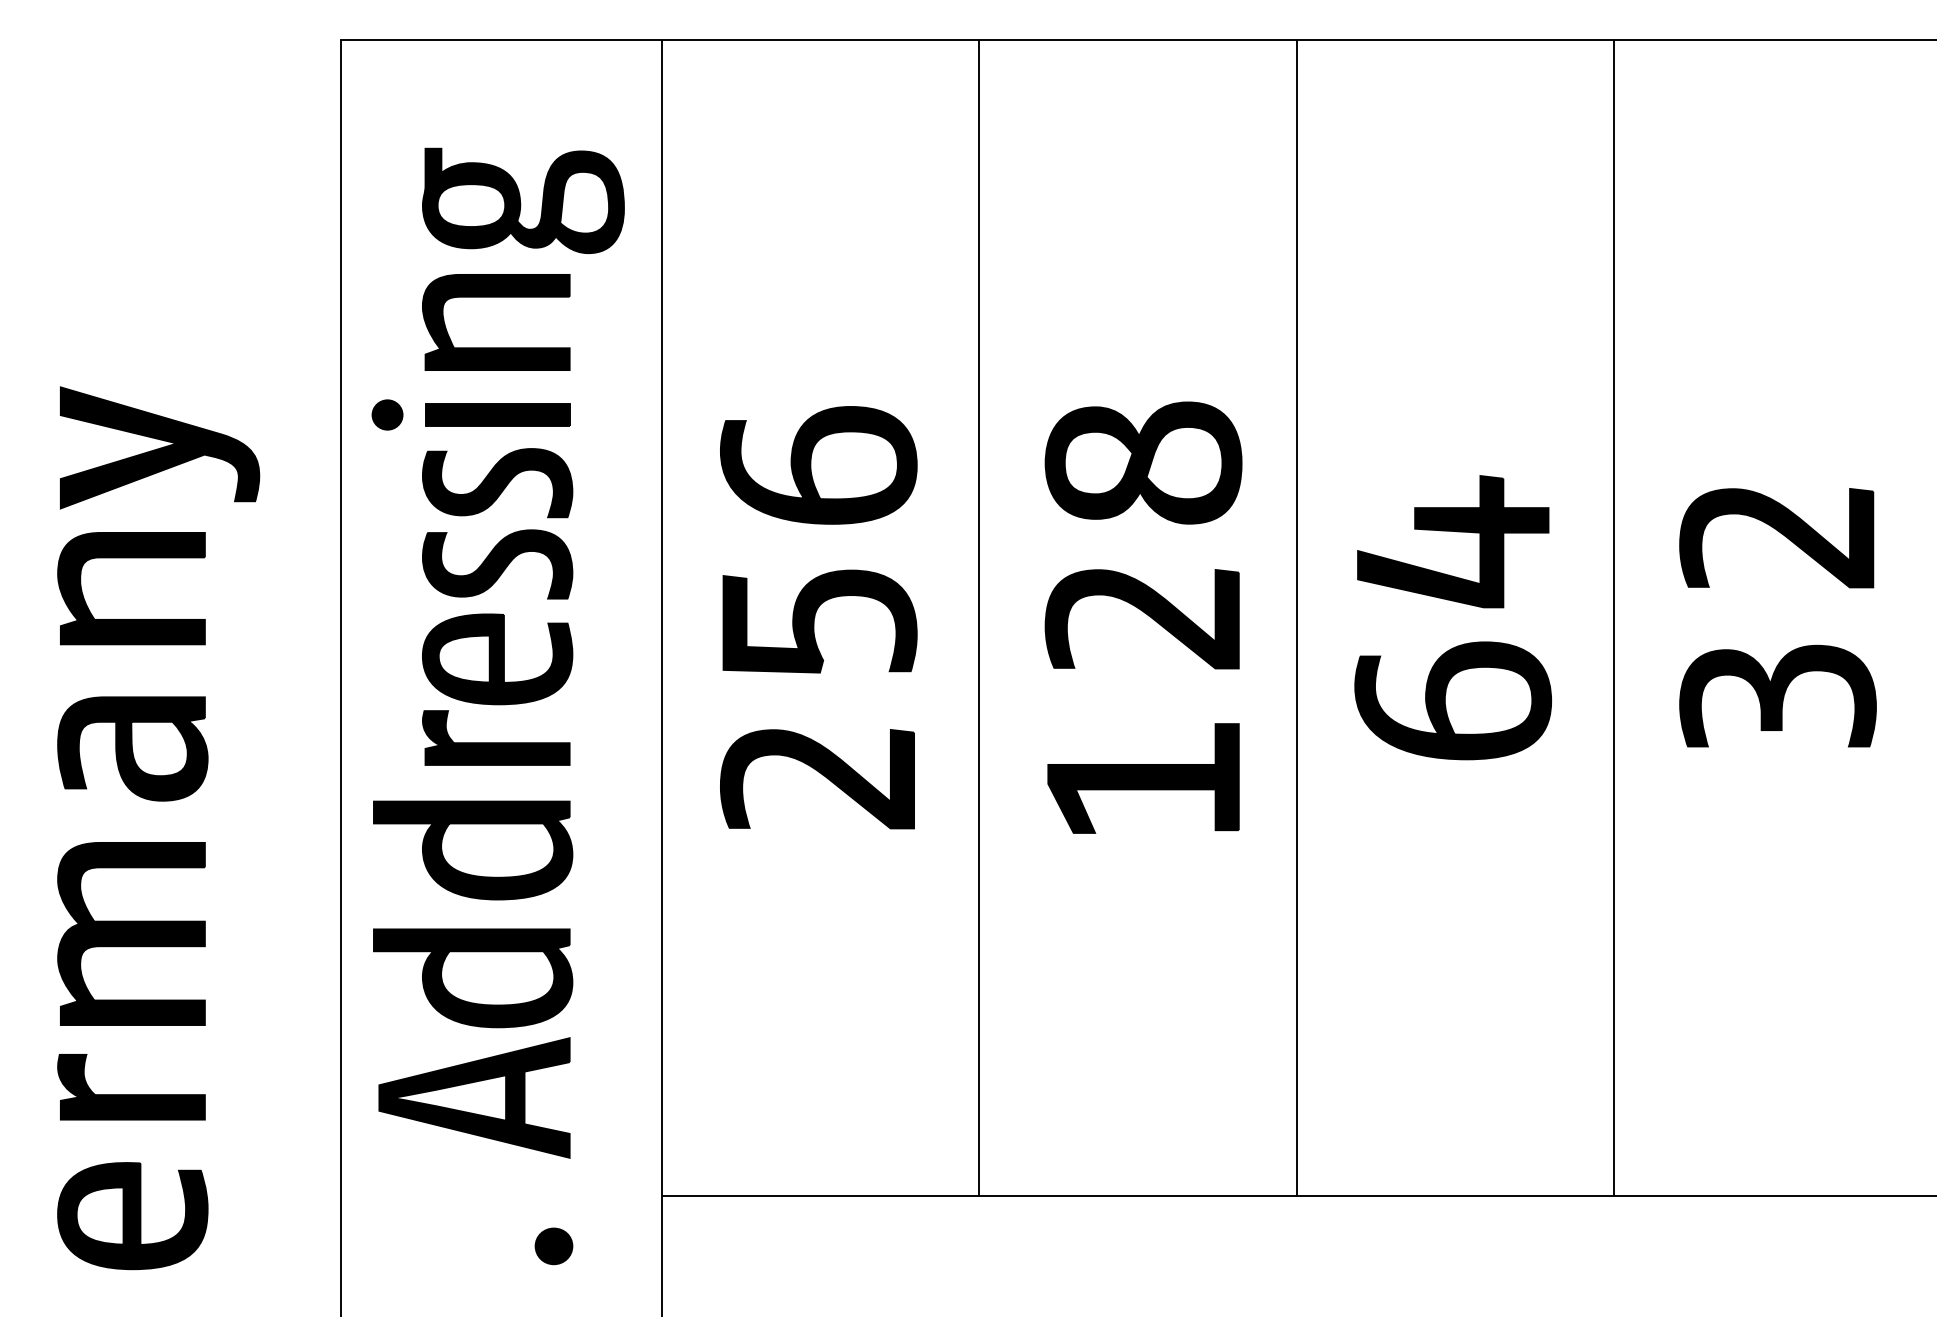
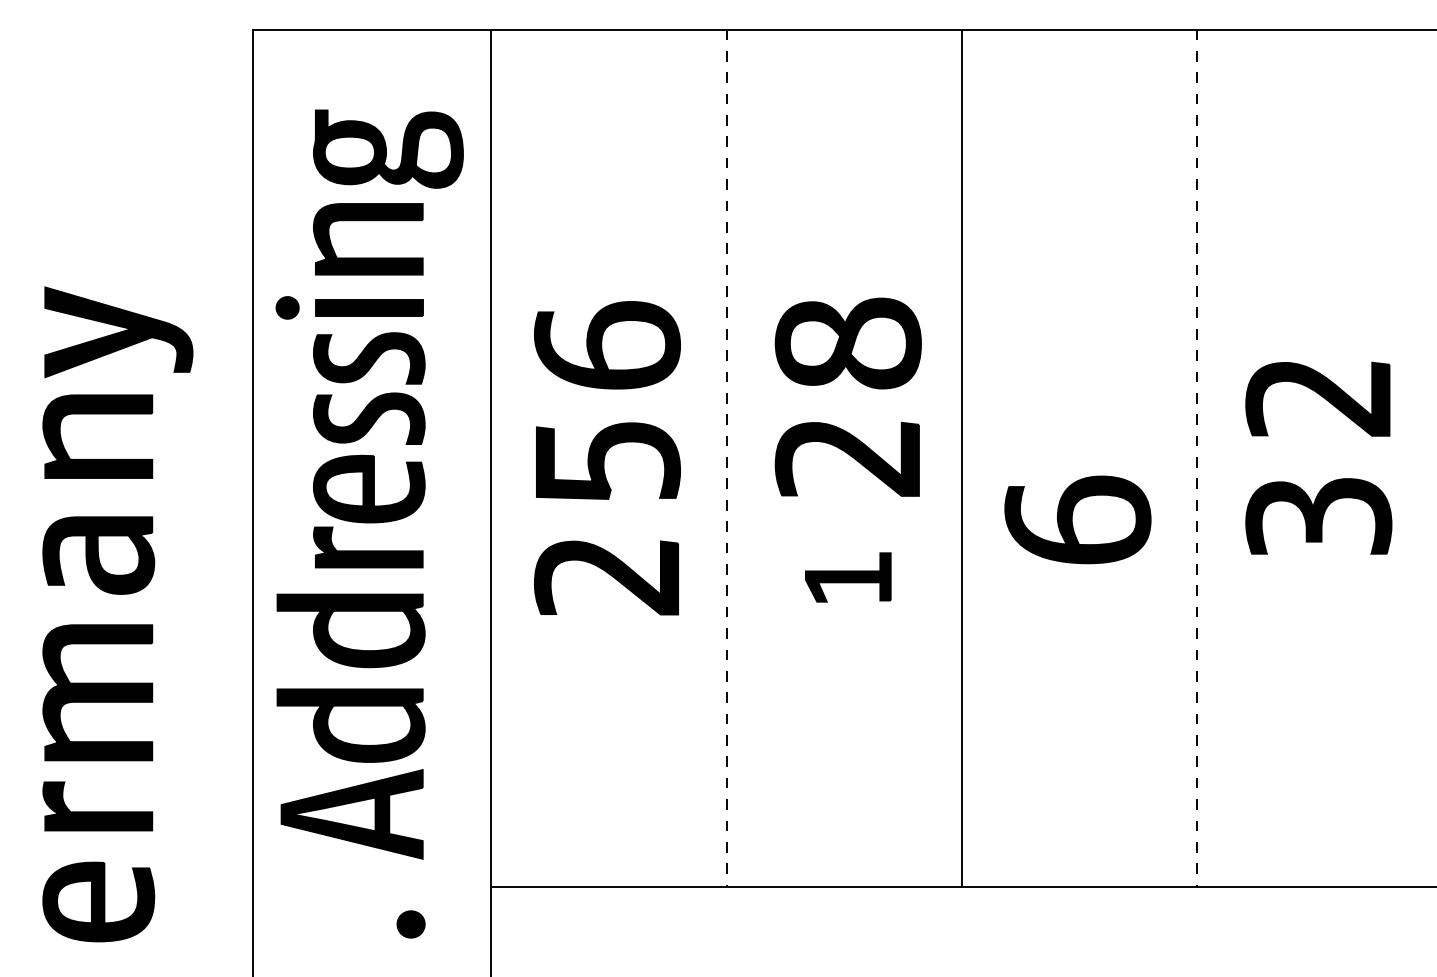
part: (1456, 532) -> (1080, 395), removed
line: (979, 618) -> (726, 458), solid -> dashed
line: (1613, 618) -> (1196, 458), solid -> dashed
part: (1143, 778) -> (848, 577), size x0.6

